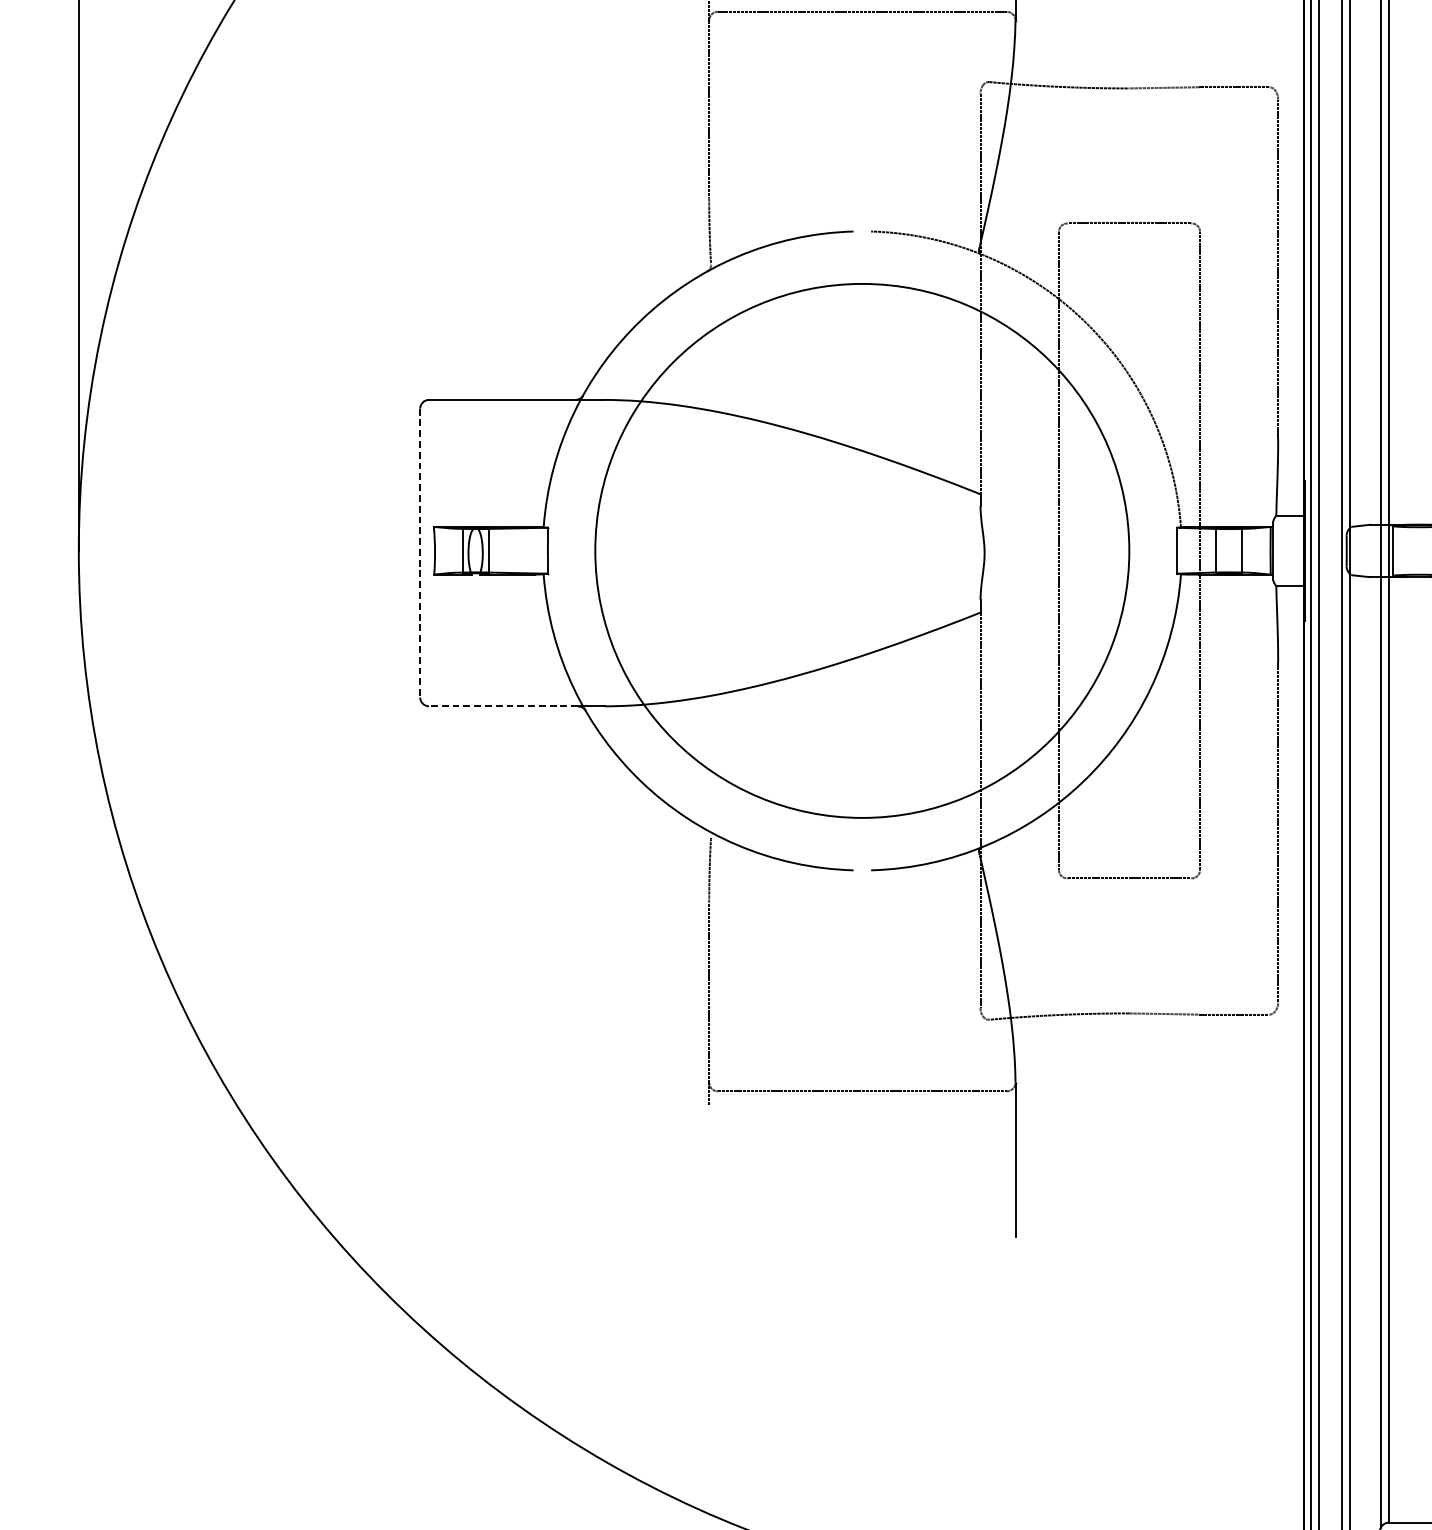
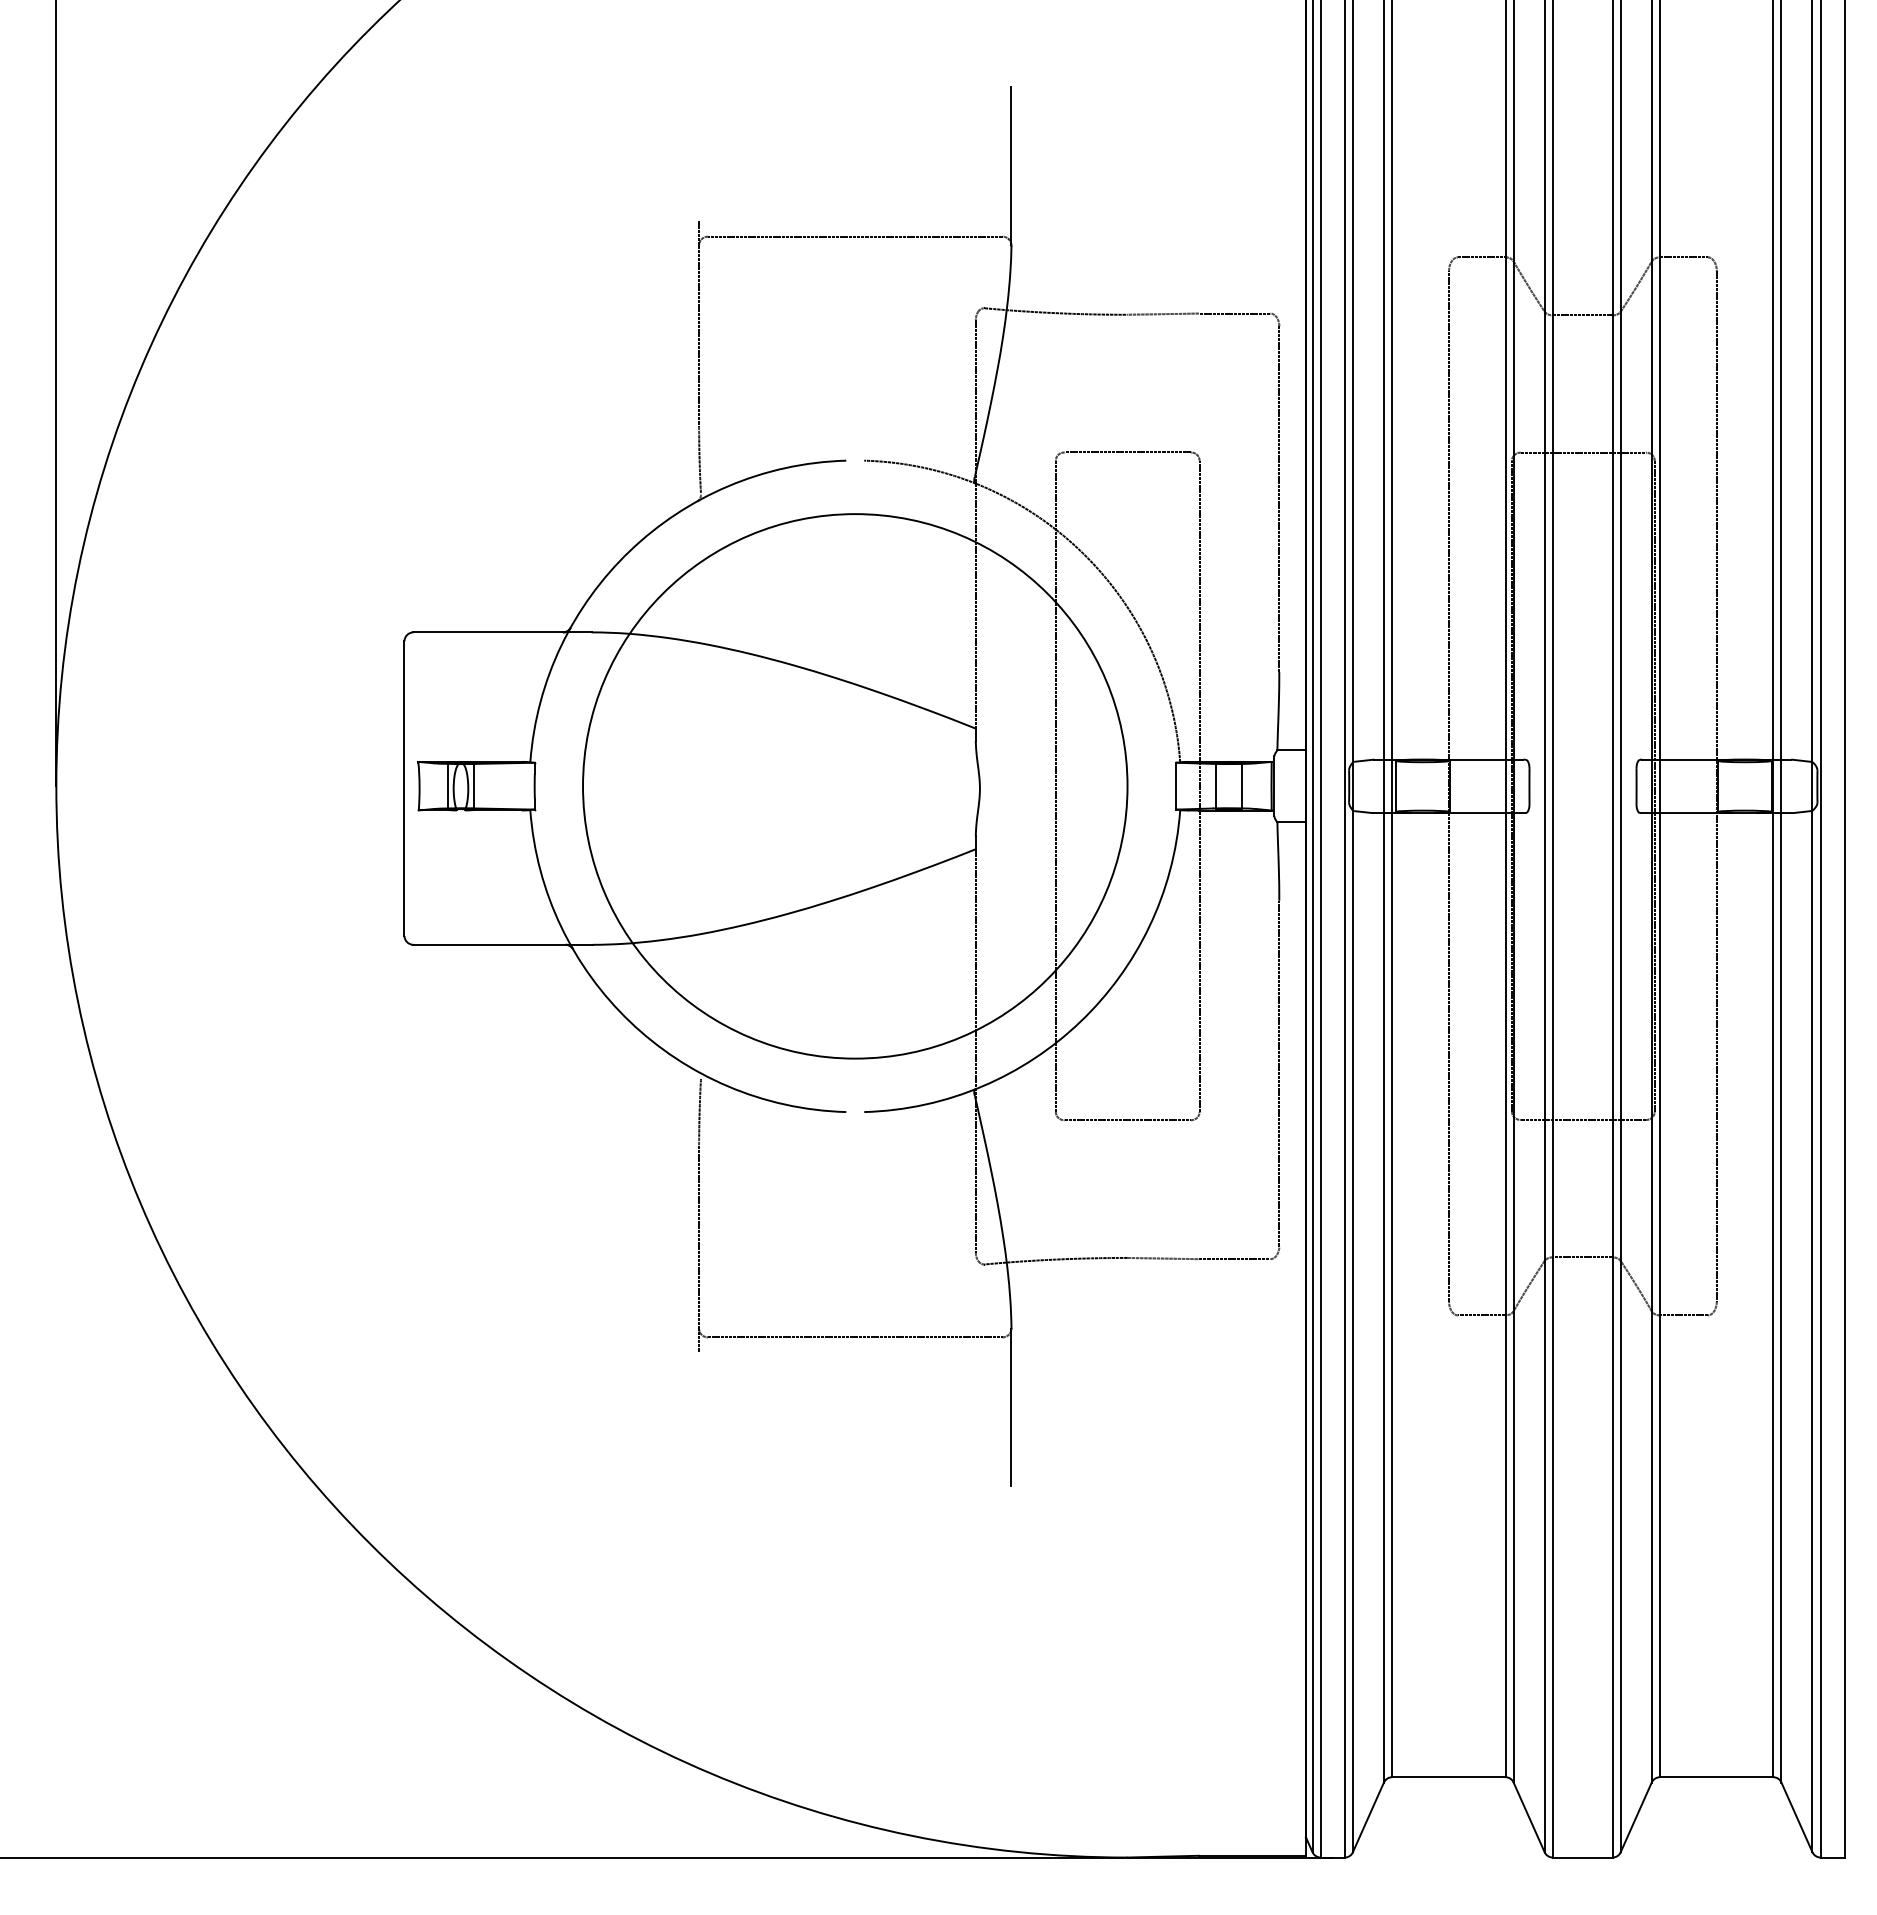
line: (420, 554) -> (404, 789), dashed -> solid
line: (502, 706) -> (488, 944), dashed -> solid

